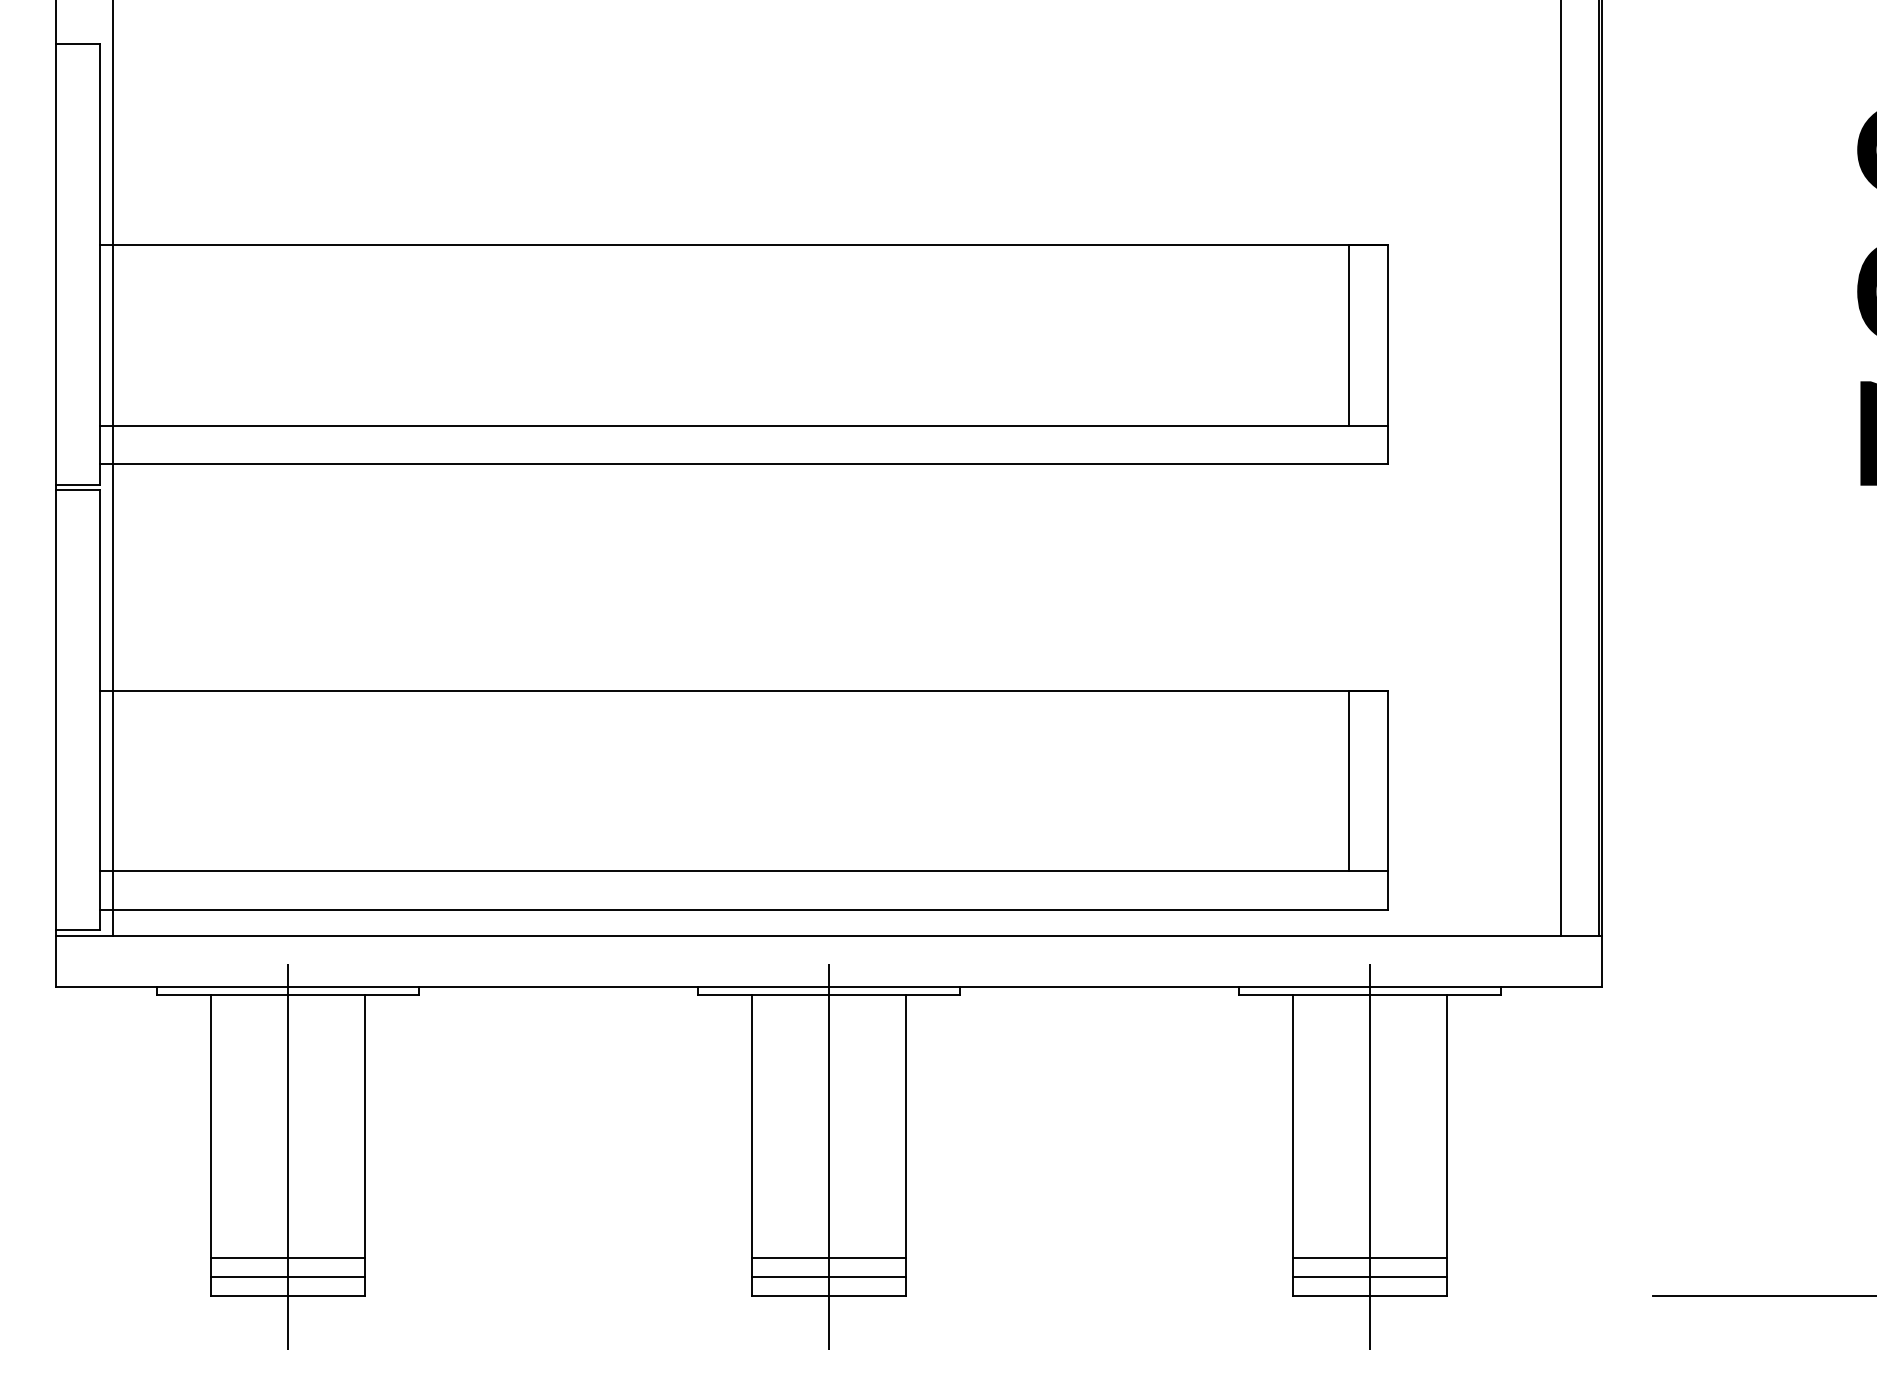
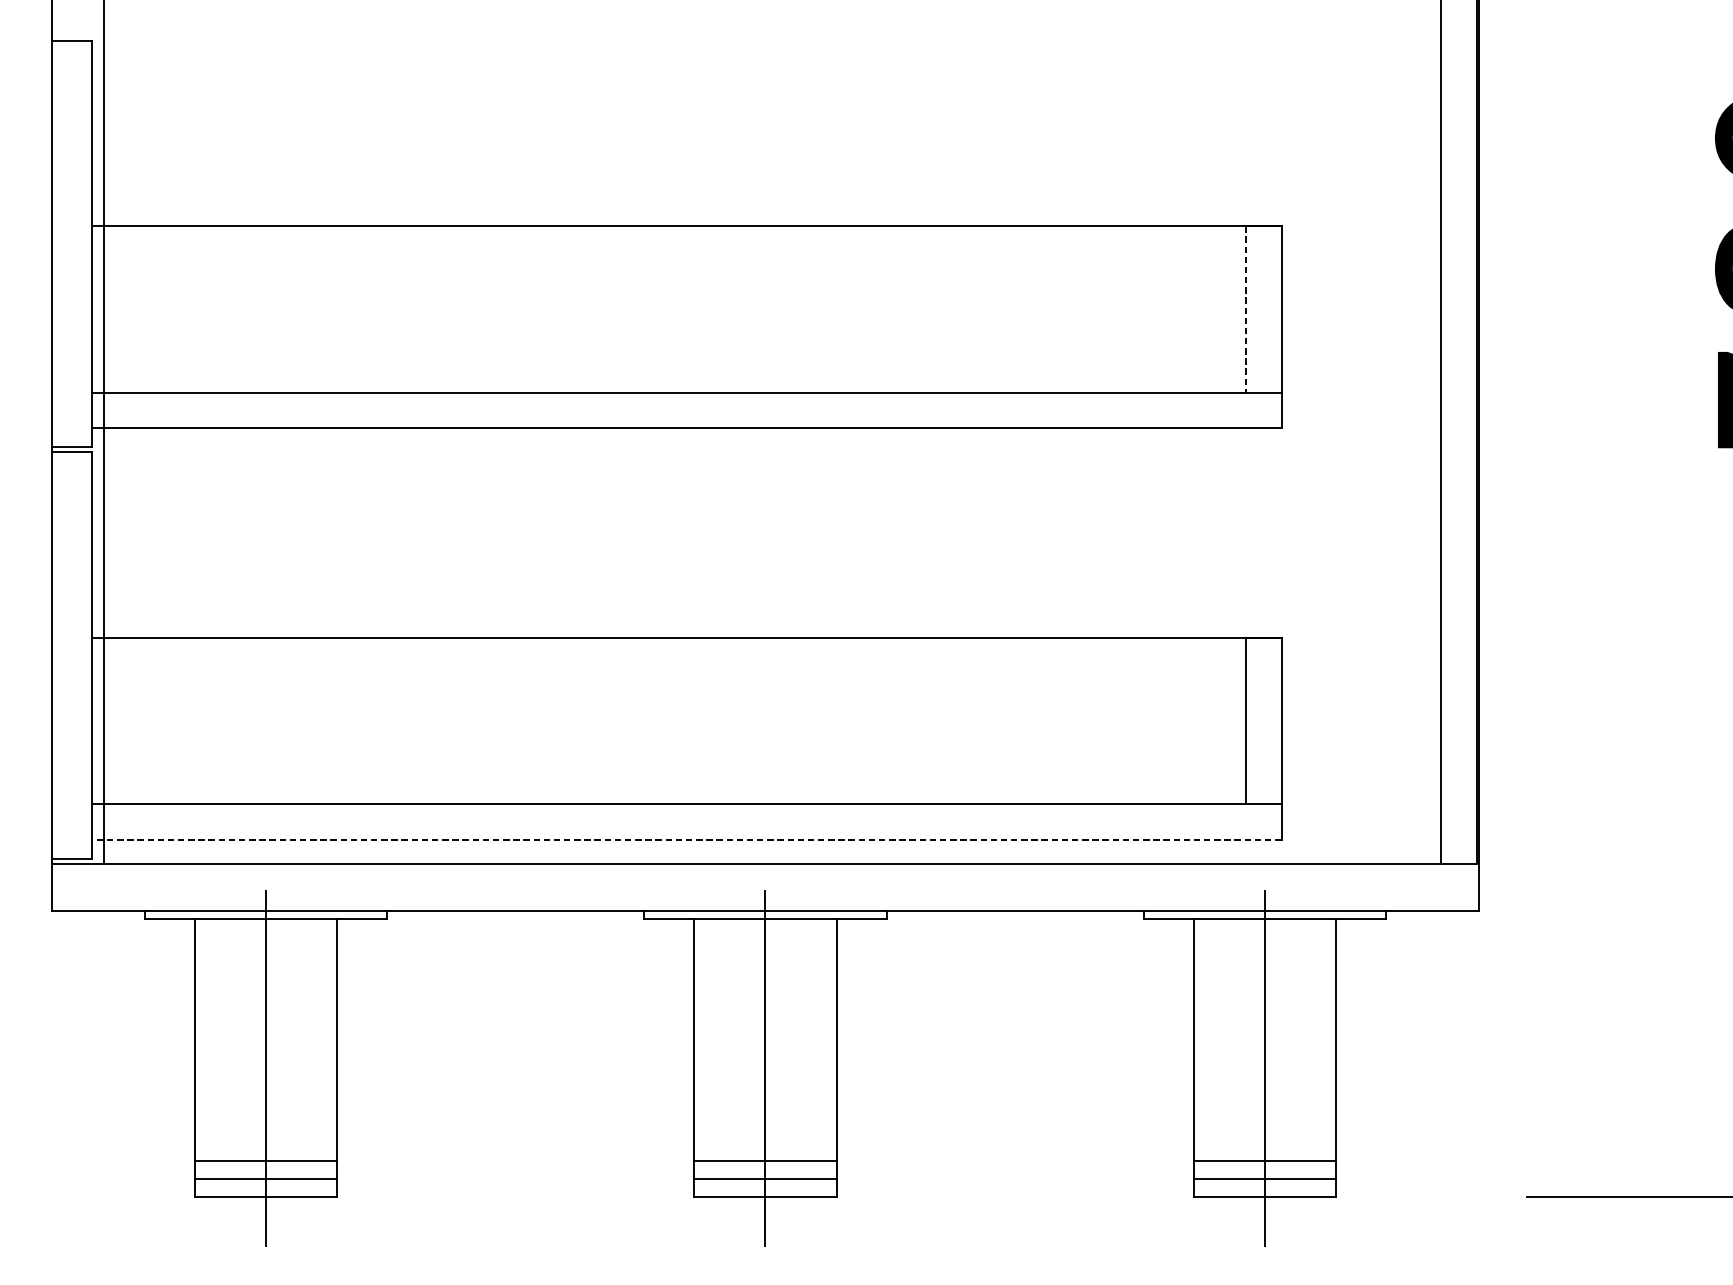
line: (1349, 335) -> (1246, 309), solid -> dashed
line: (744, 909) -> (687, 839), solid -> dashed

